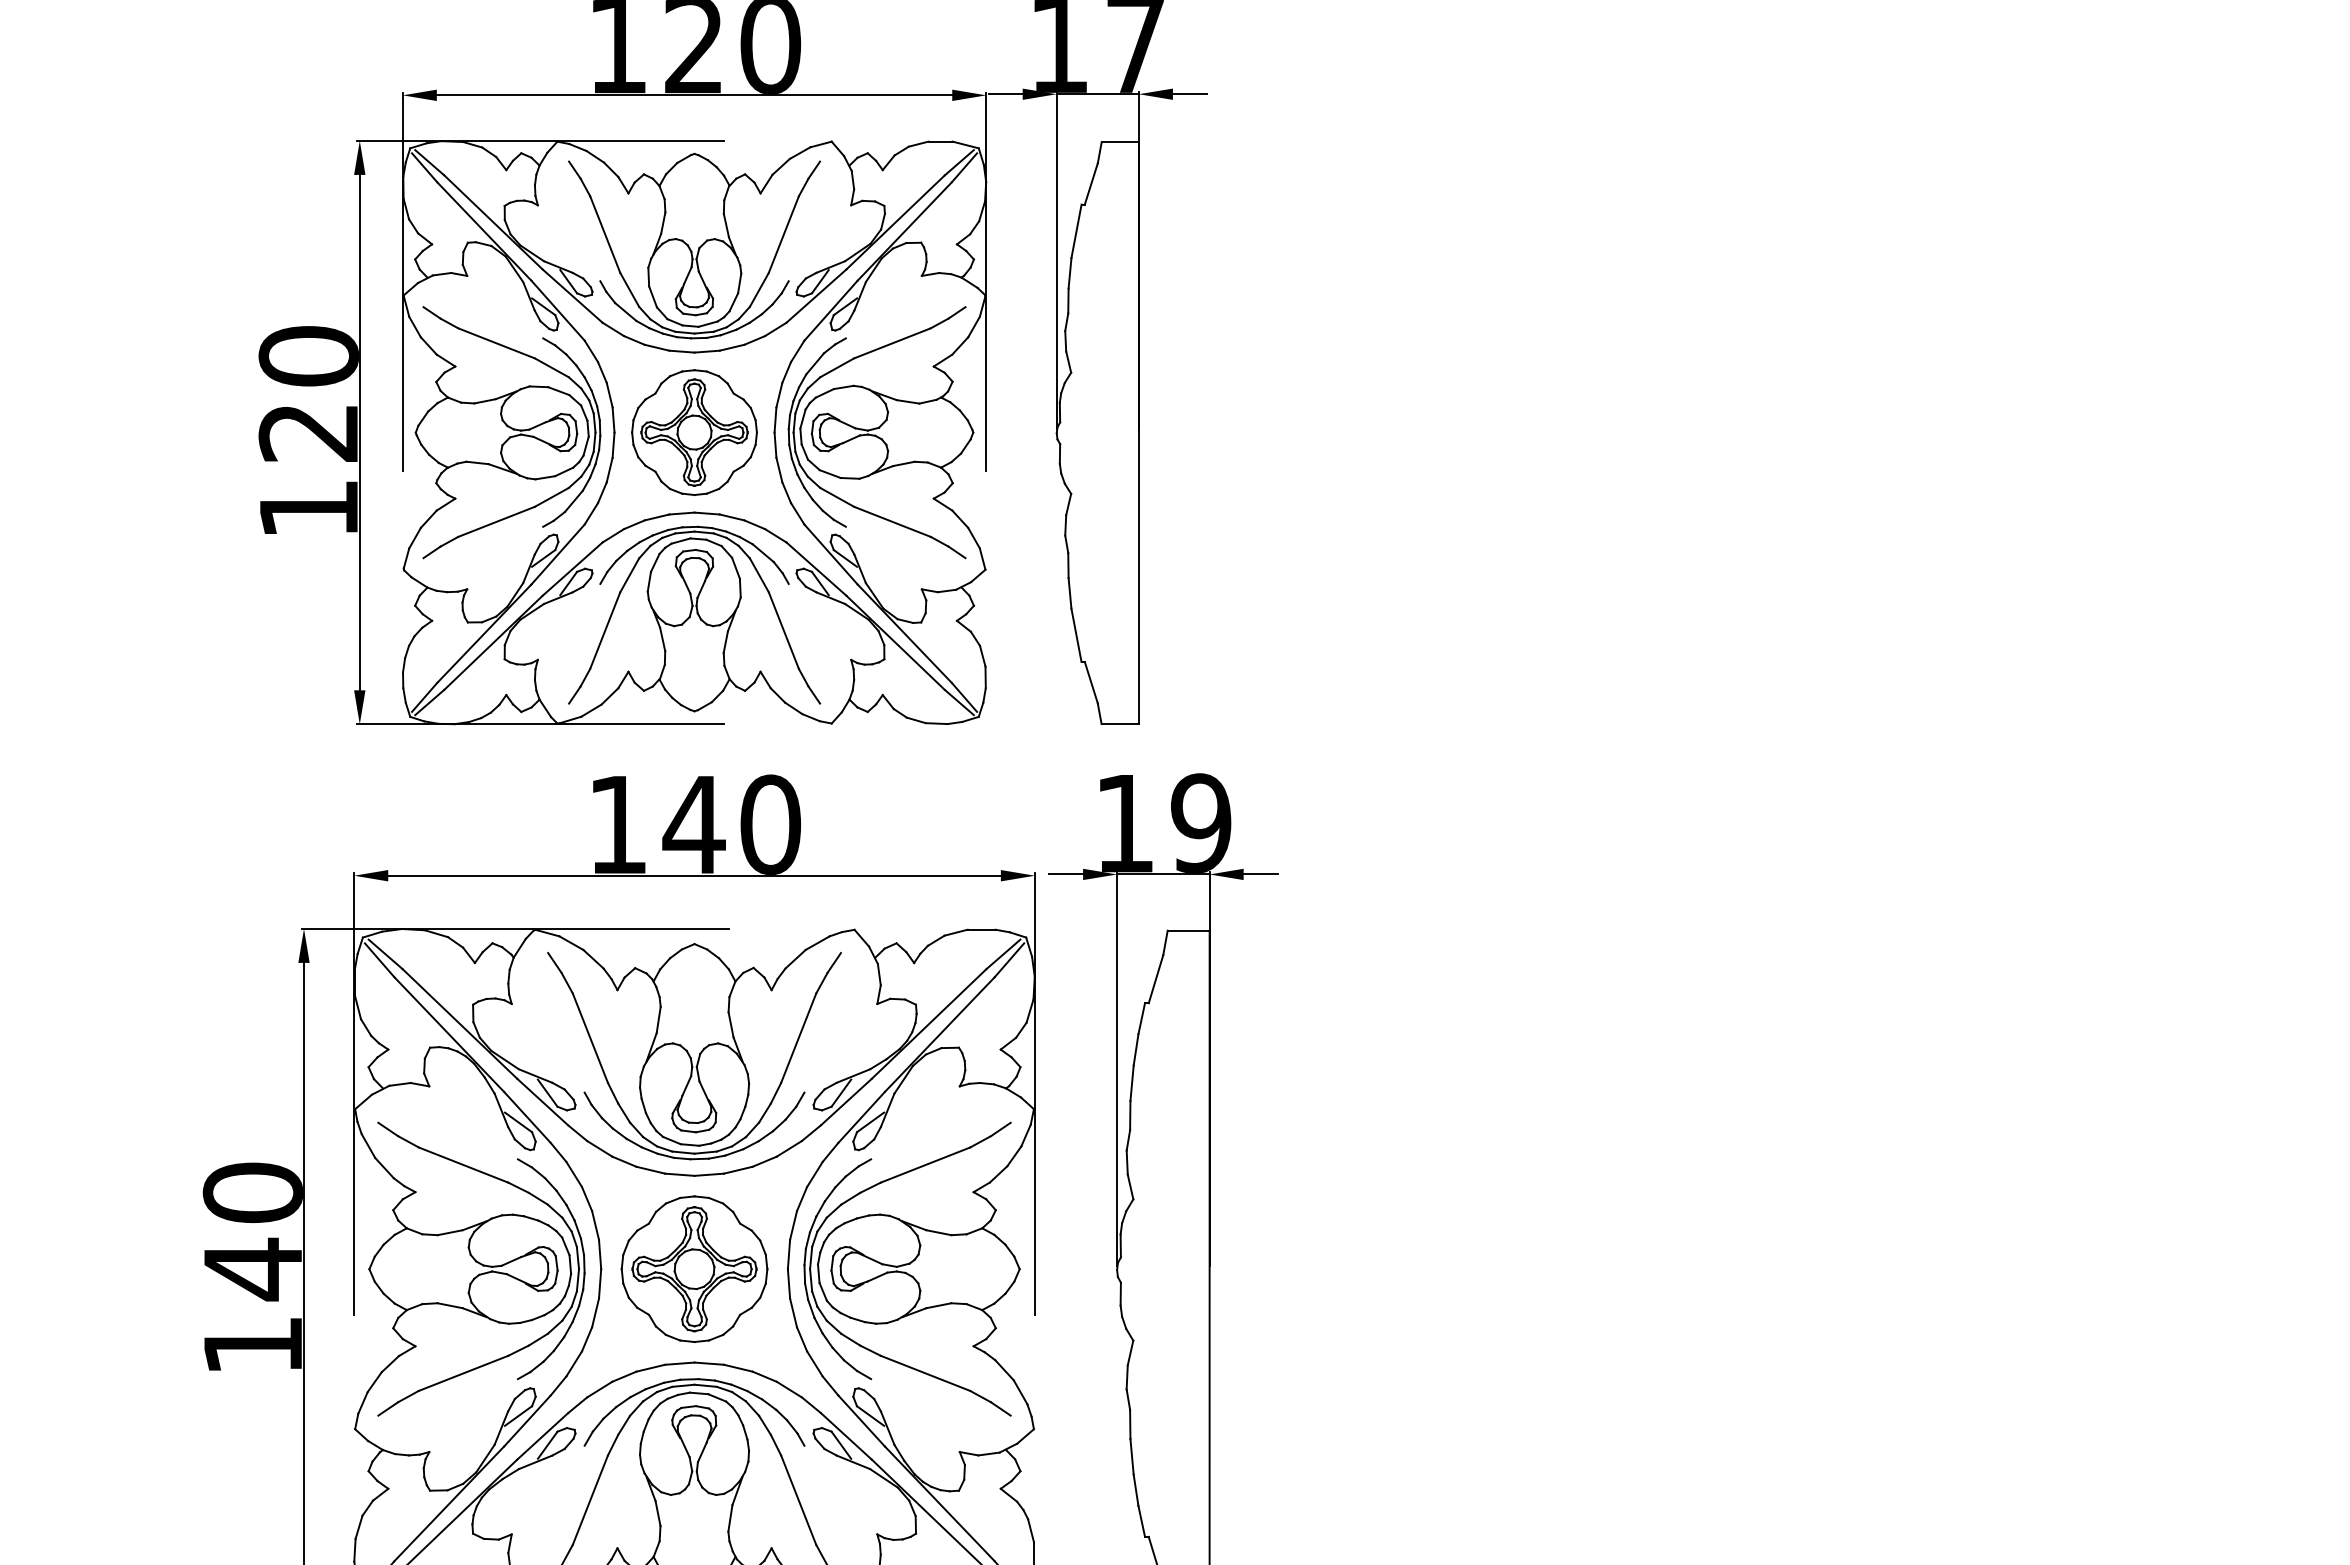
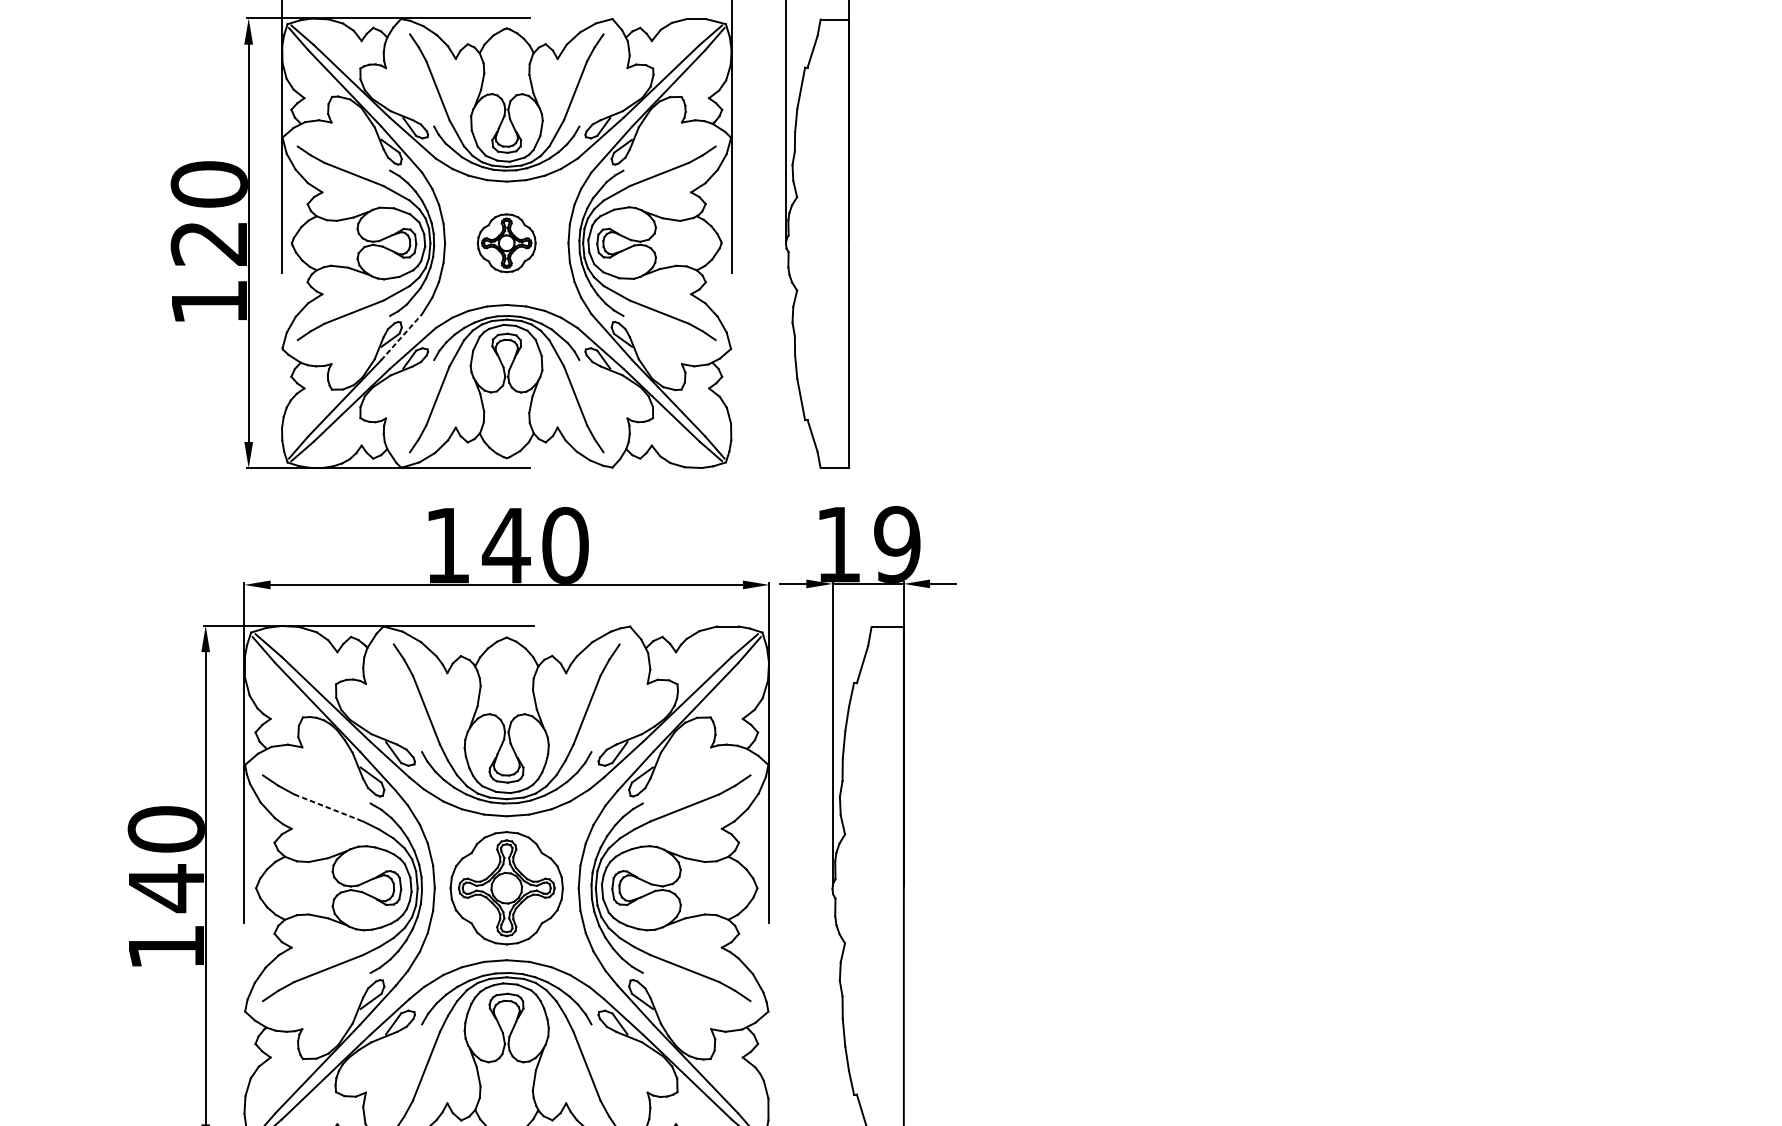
part: (694, 432) -> (506, 243), size x0.6
line: (558, 554) -> (401, 337), solid -> dashed
line: (464, 1165) -> (329, 808), solid -> dashed

